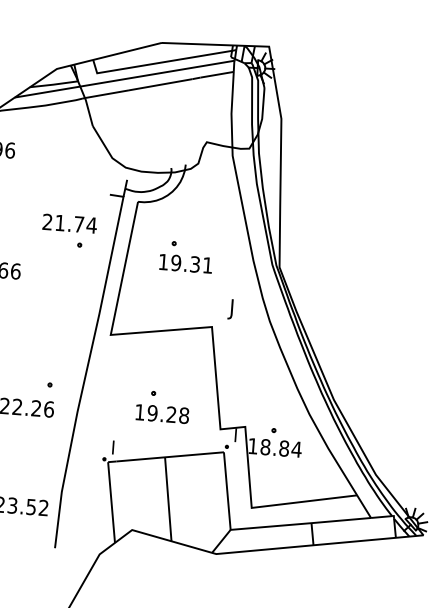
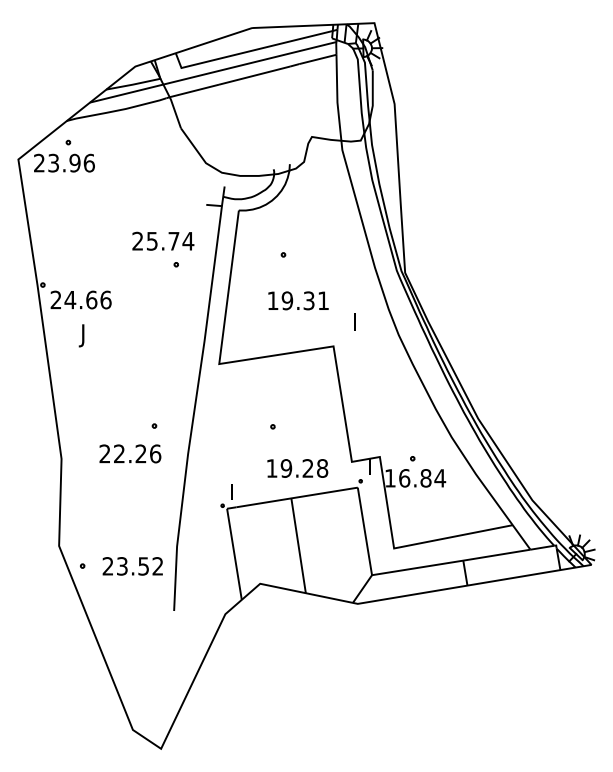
text: (60, 223) -> (152, 241), 21.74 -> 25.74
text: (185, 263) -> (298, 300), moved
text: (230, 309) -> (352, 324), J -> I
text: (162, 414) -> (297, 468), moved
text: (265, 447) -> (404, 478), 18.84 -> 16.84

